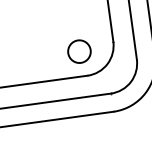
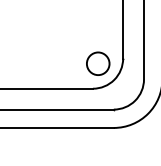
circle: (79, 51) -> (98, 63), moved

